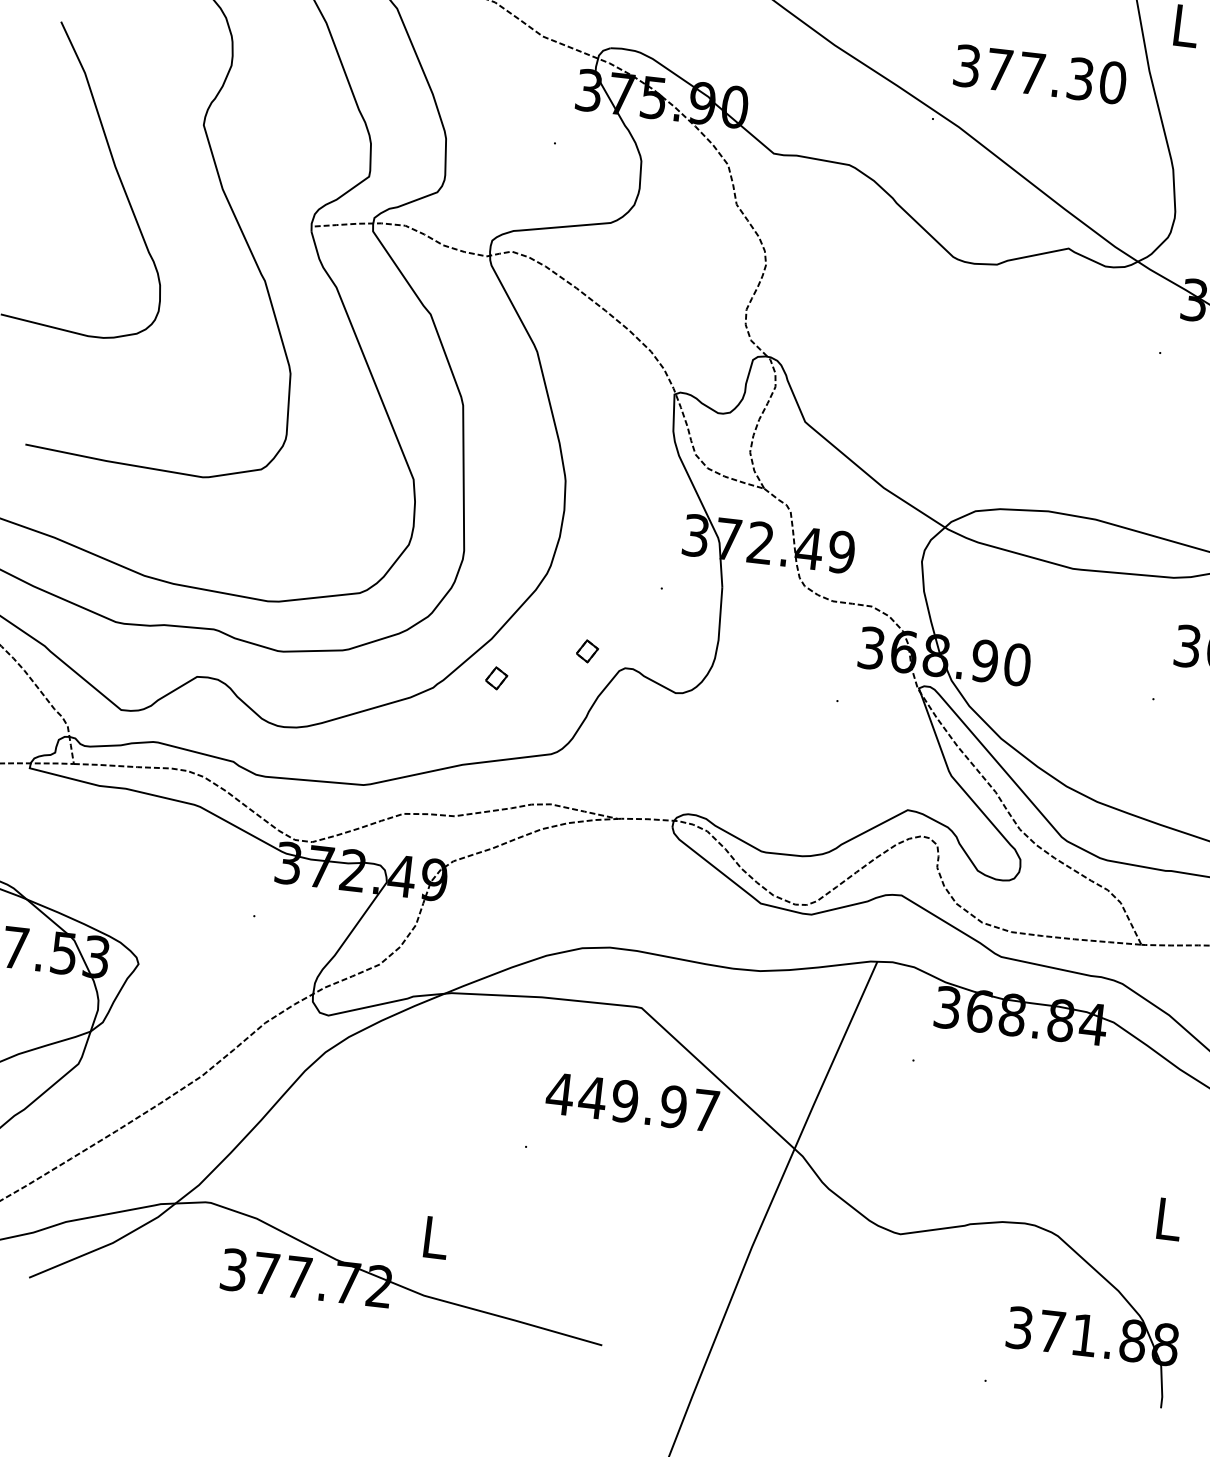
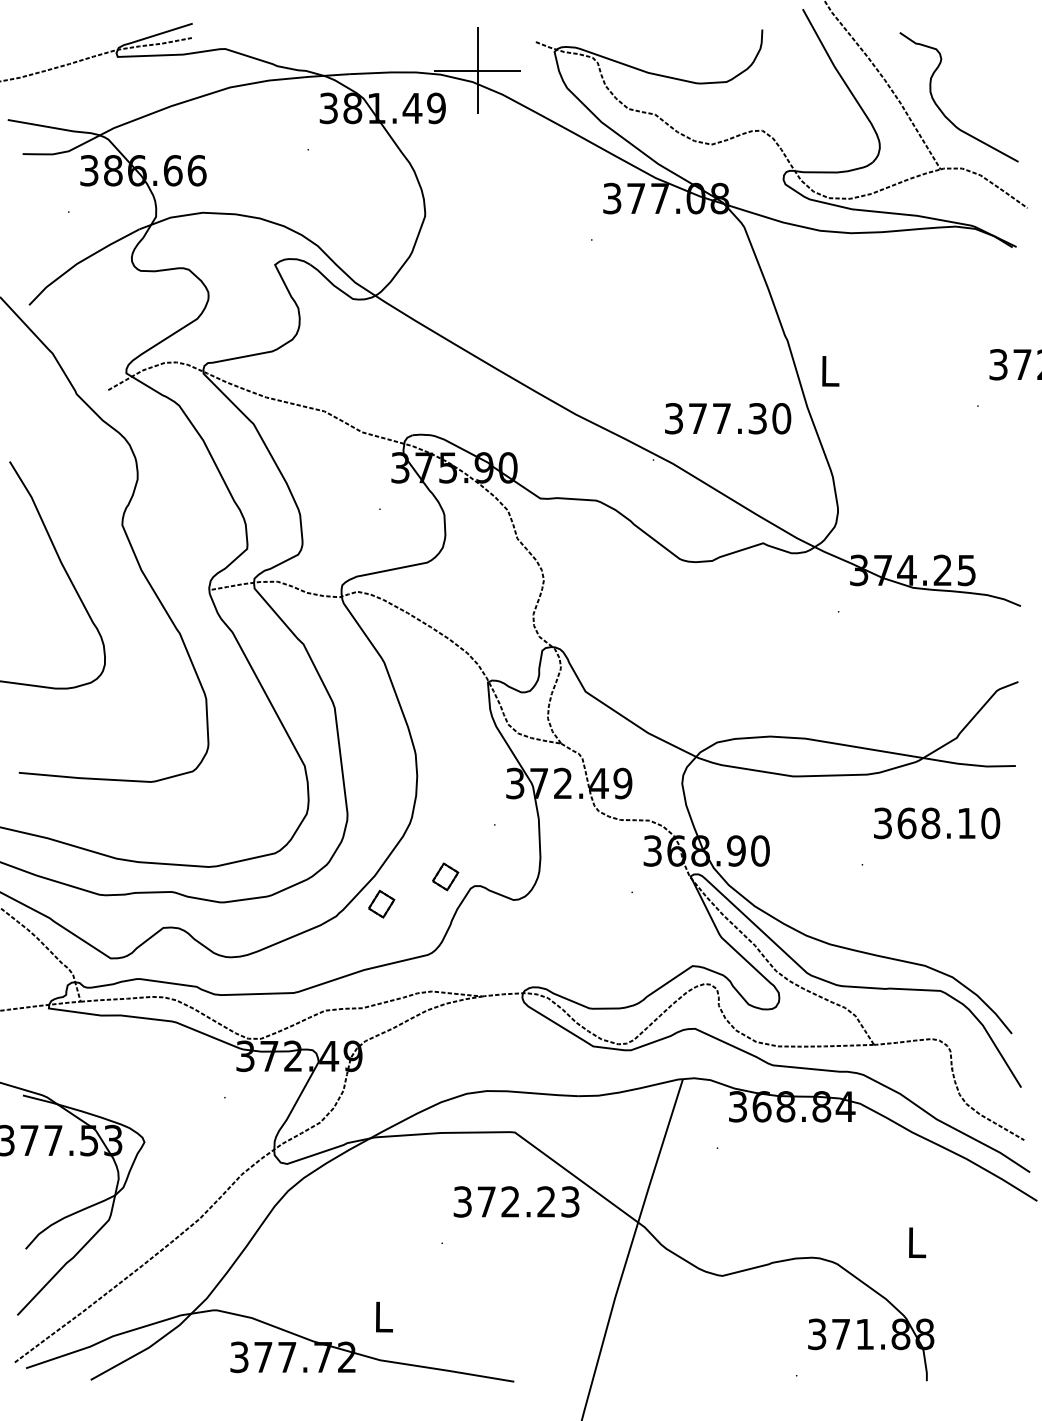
part: (587, 650) -> (445, 876), size x1.67
part: (496, 677) -> (381, 903), size x1.67
text: (631, 1101) -> (515, 1201), 449.97 -> 372.23

